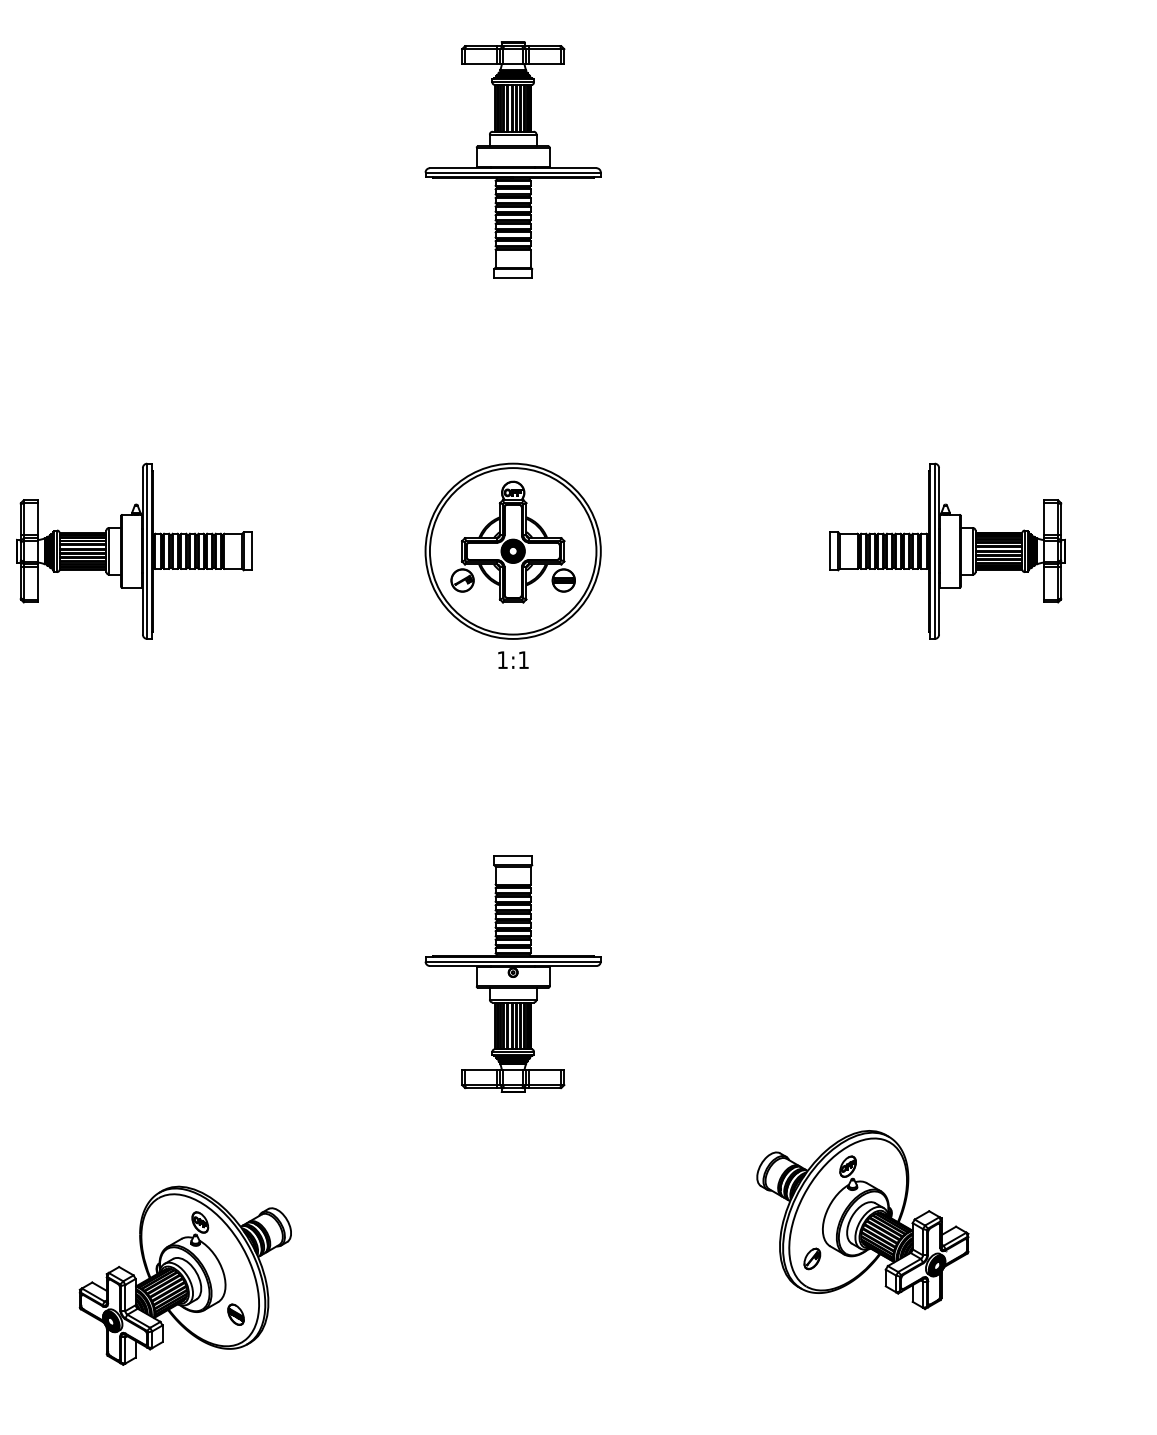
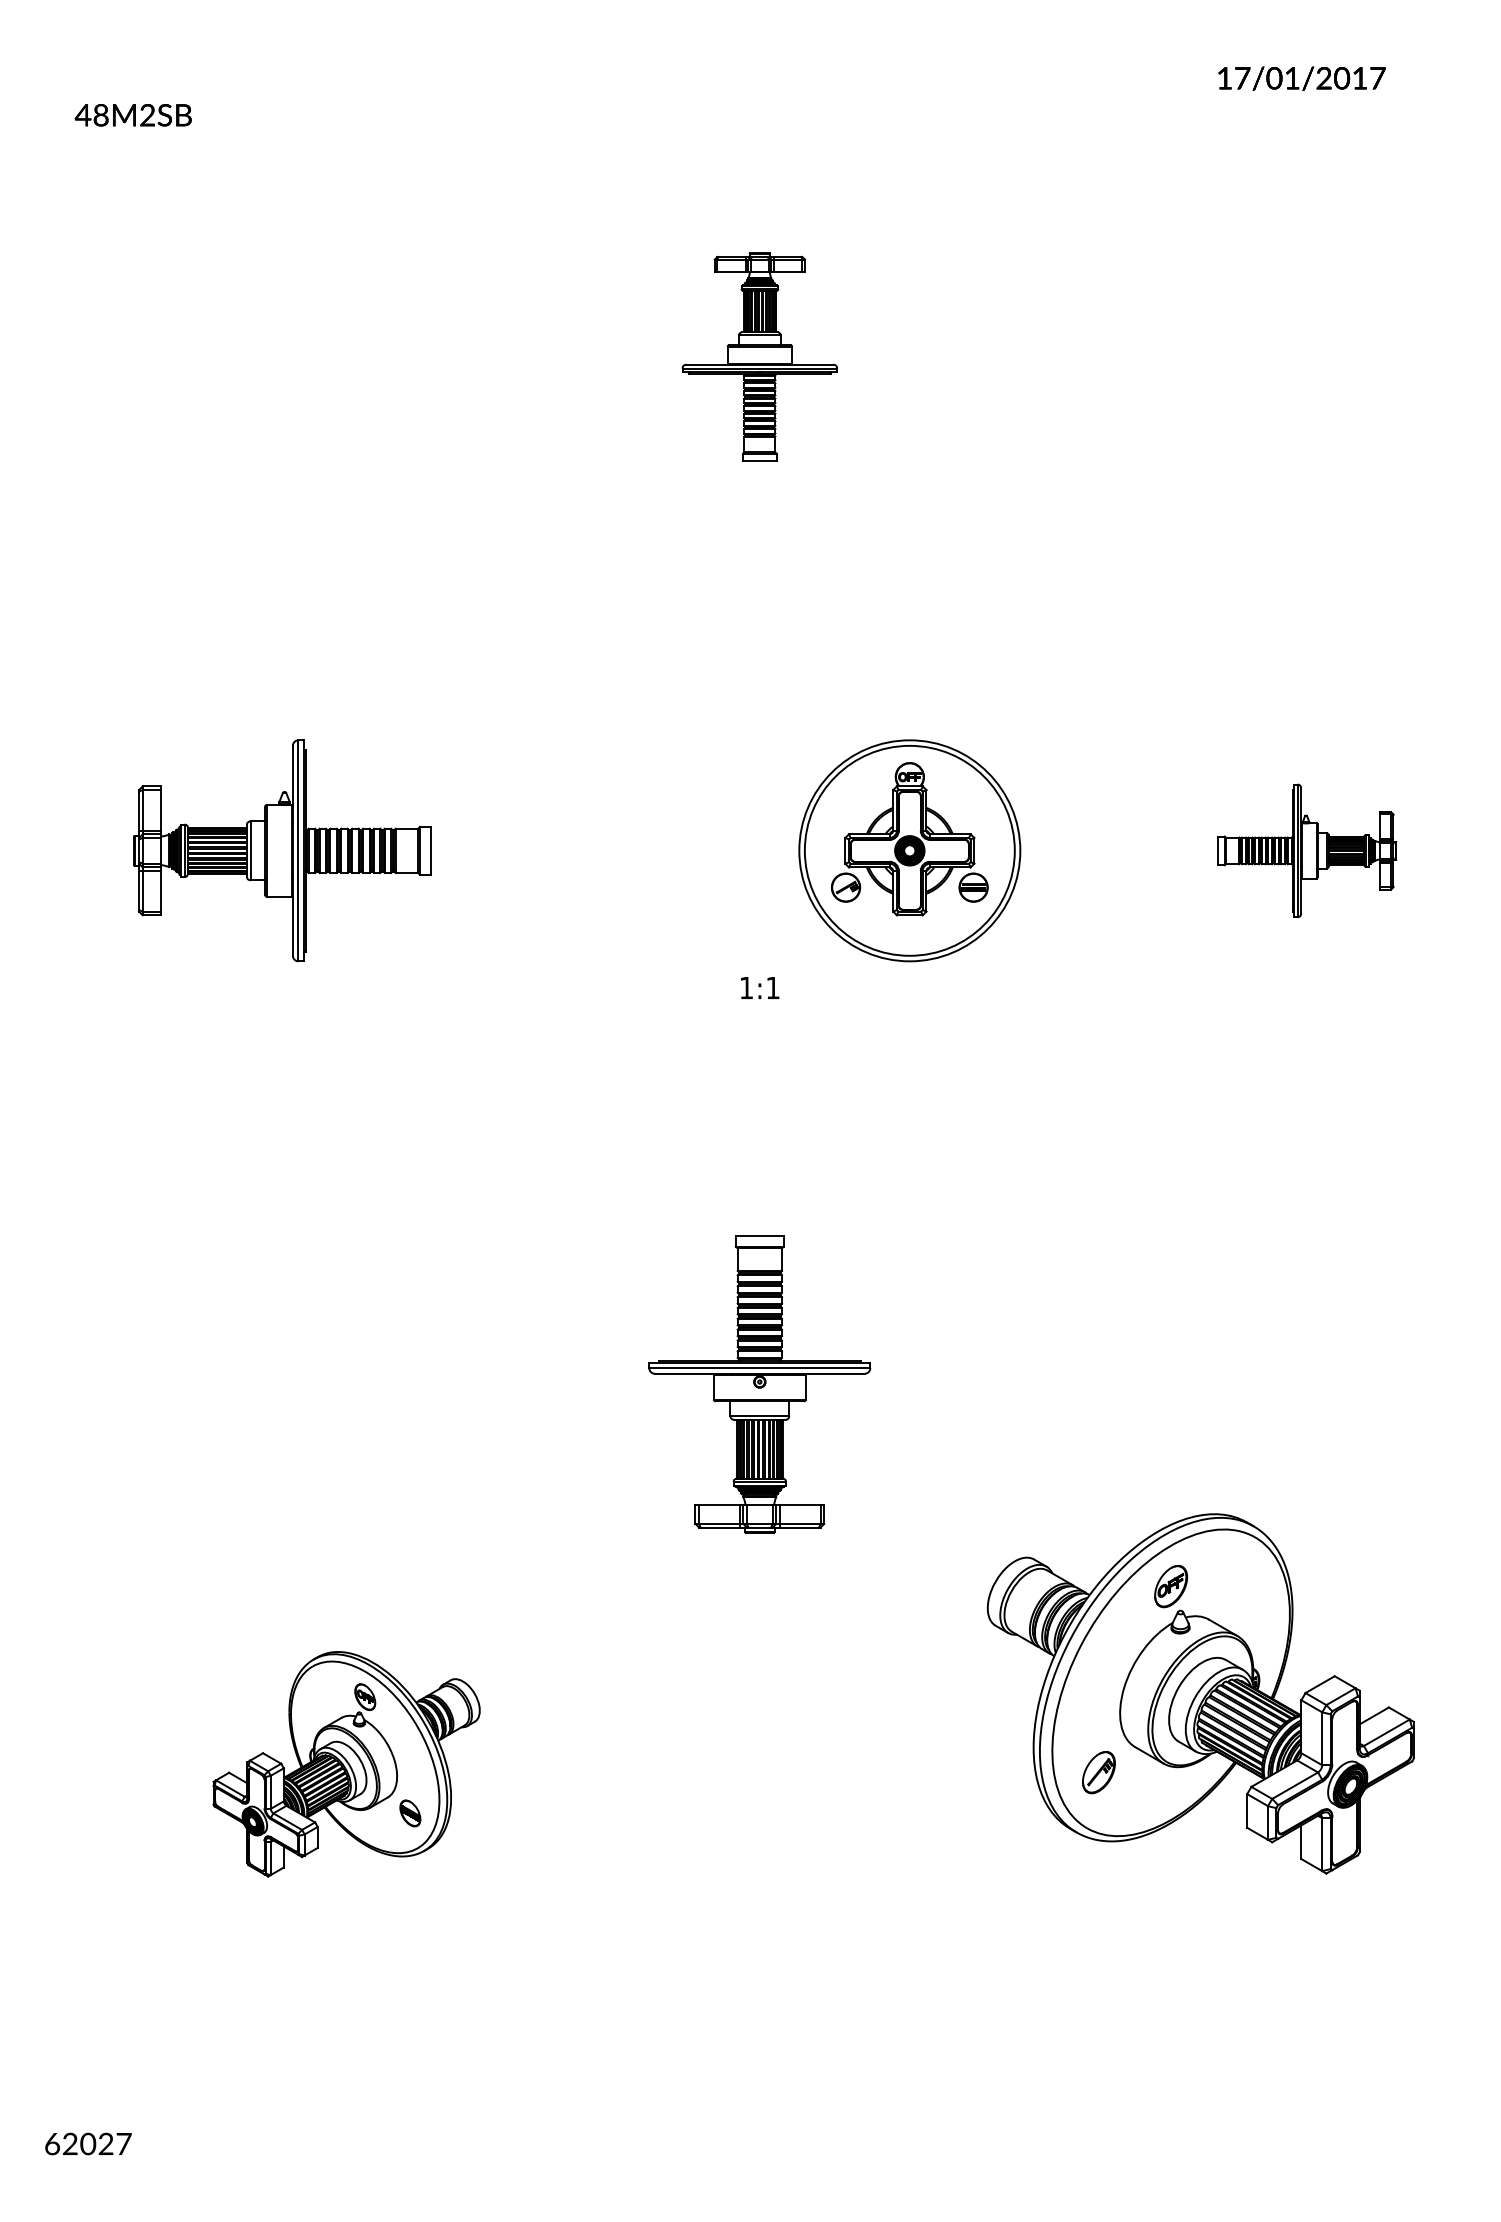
part: (512, 160) -> (759, 357), size x0.7
part: (512, 551) -> (909, 850), moved
part: (947, 551) -> (1307, 850), size x0.6
part: (862, 1219) -> (1200, 1693), size x1.6

